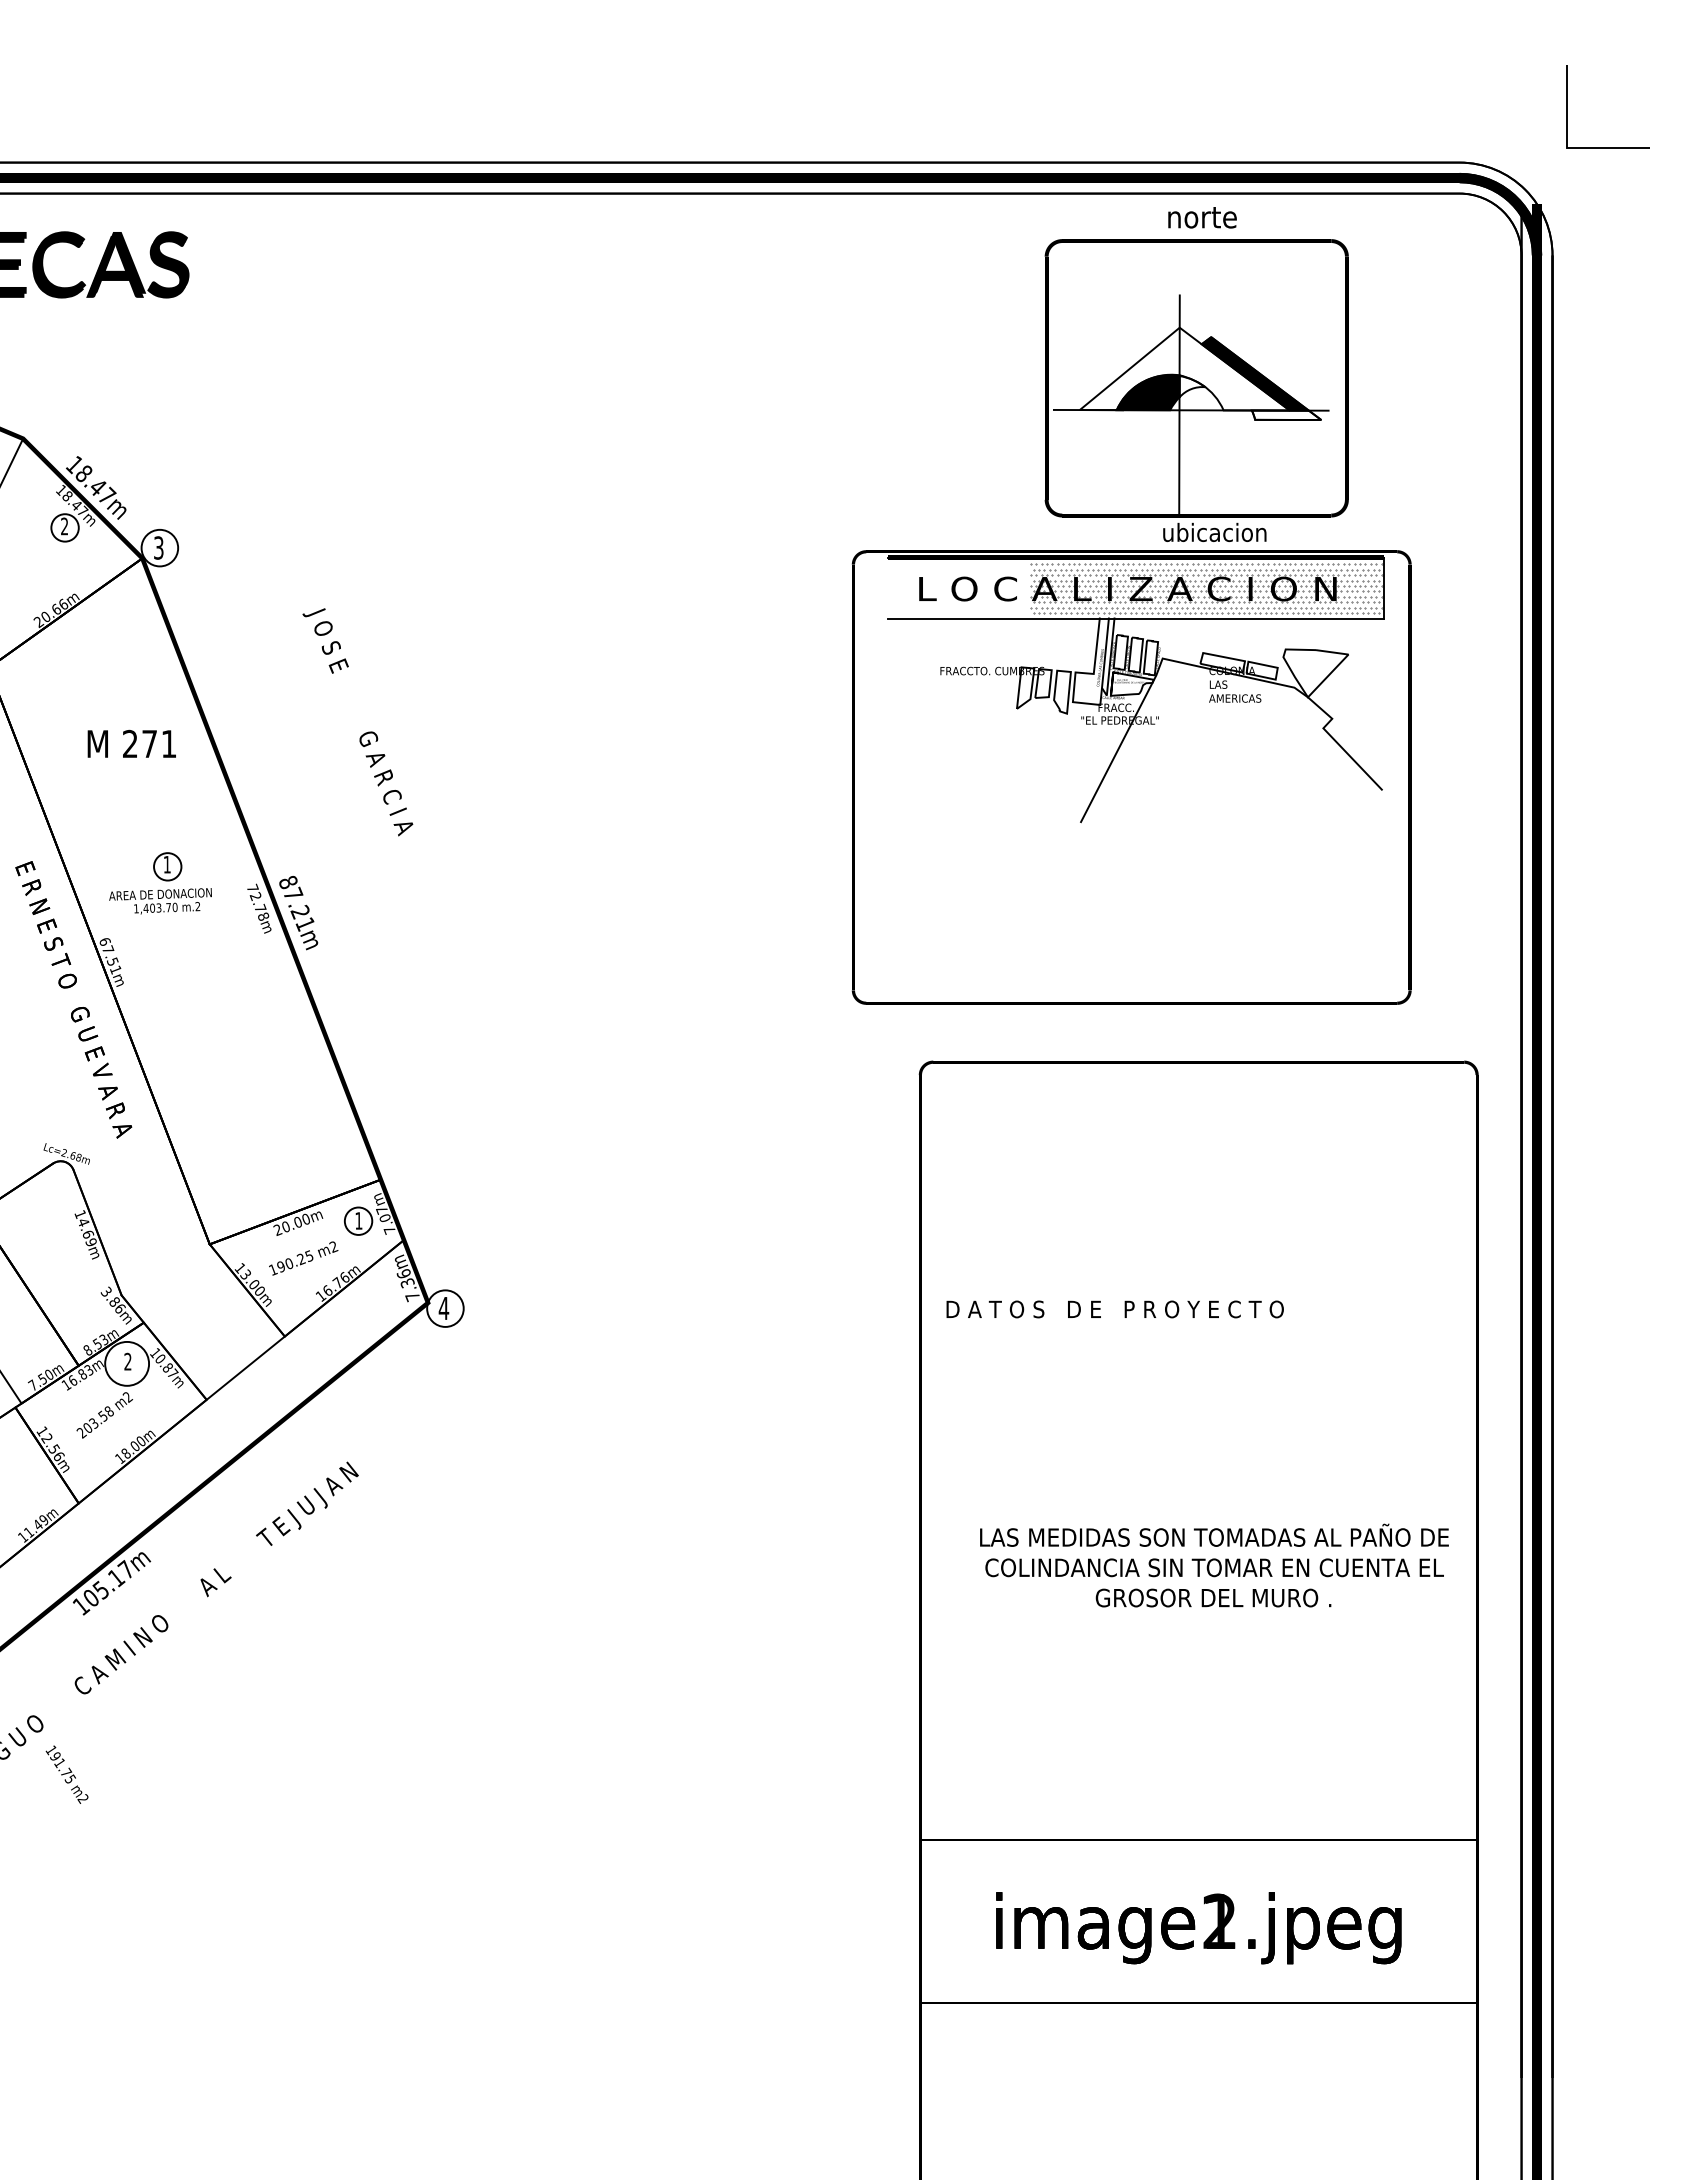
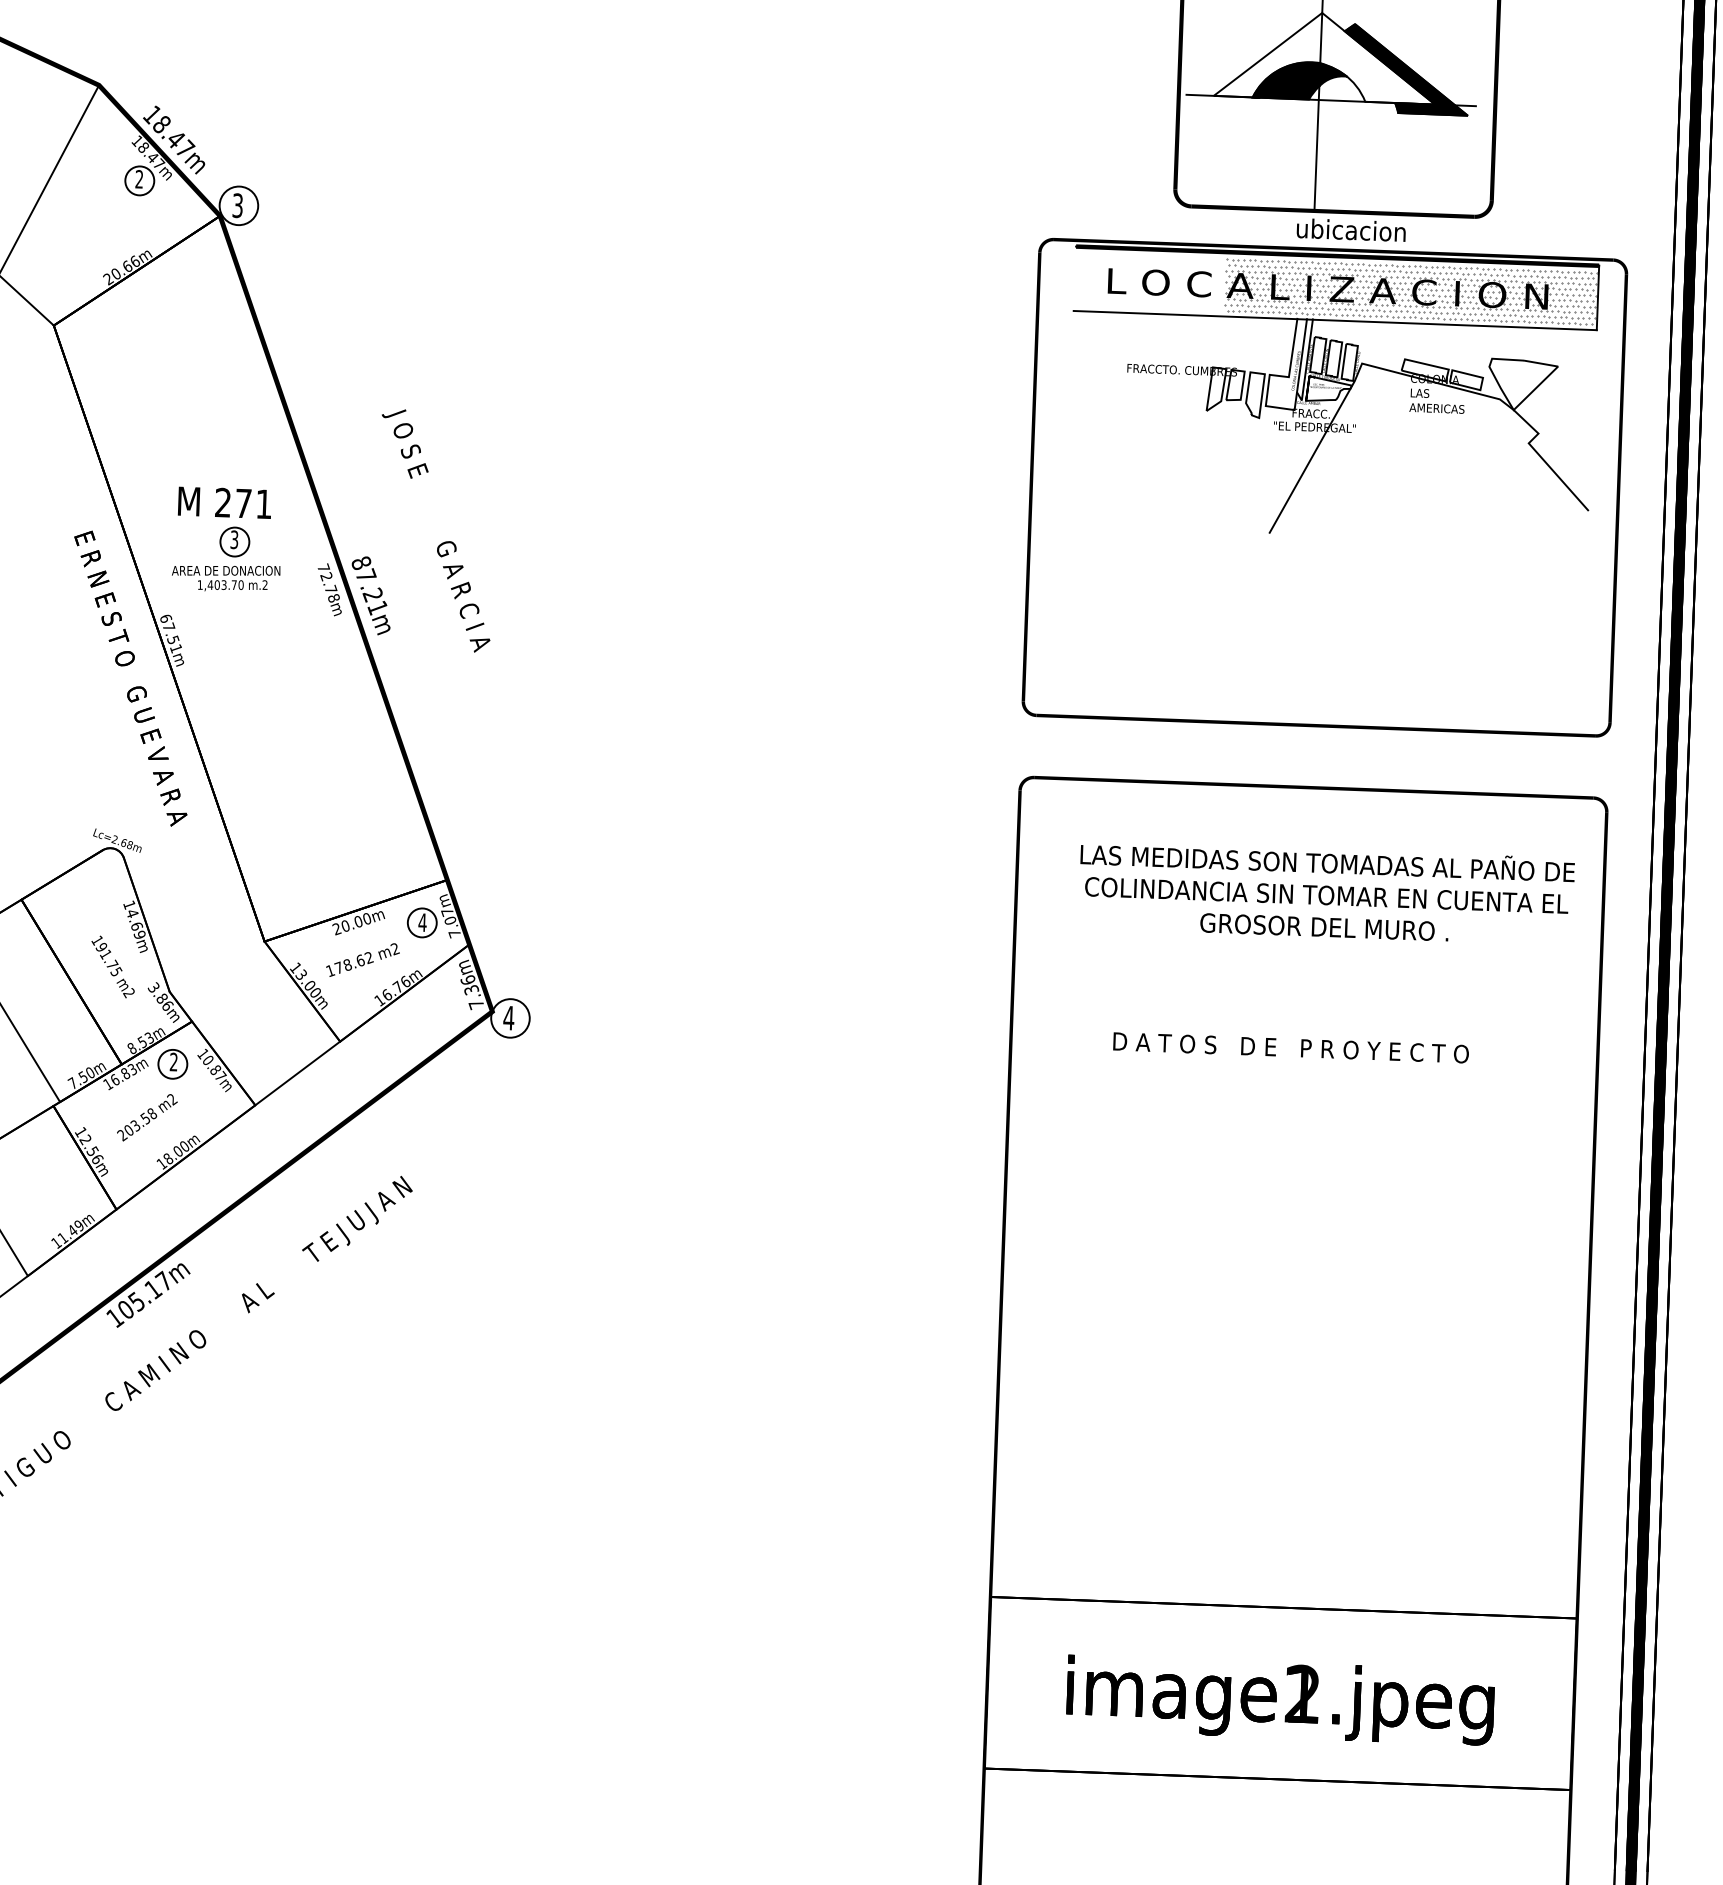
fill: (1192, 386) -> (1333, 75), added
fill: (1286, 415) -> (1431, 109), added
text: (357, 722) -> (435, 531), moved
text: (131, 743) -> (224, 502), moved
part: (1131, 777) -> (1324, 487), moved
text: (166, 864) -> (233, 539), 1 -> 3
text: (358, 1220) -> (422, 922), 1 -> 4
text: (294, 1261) -> (353, 962), 190.25 -> 178.62
text: (1114, 1309) -> (1290, 1047), moved
circle: (126, 1363) -> (172, 1063), size x0.62
text: (1214, 1565) -> (1326, 893), moved
text: (66, 1774) -> (112, 966), moved

